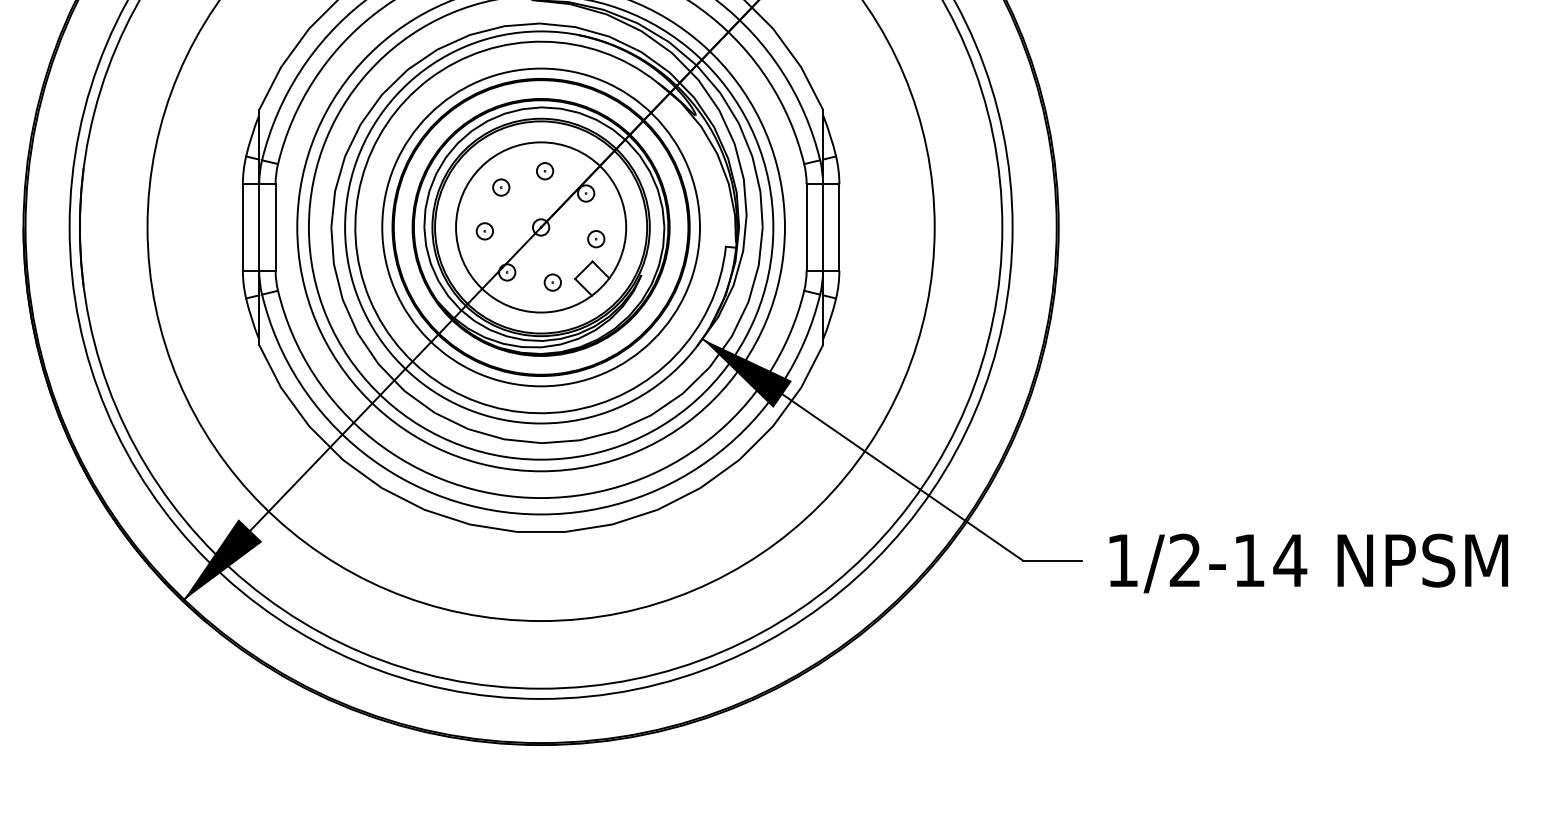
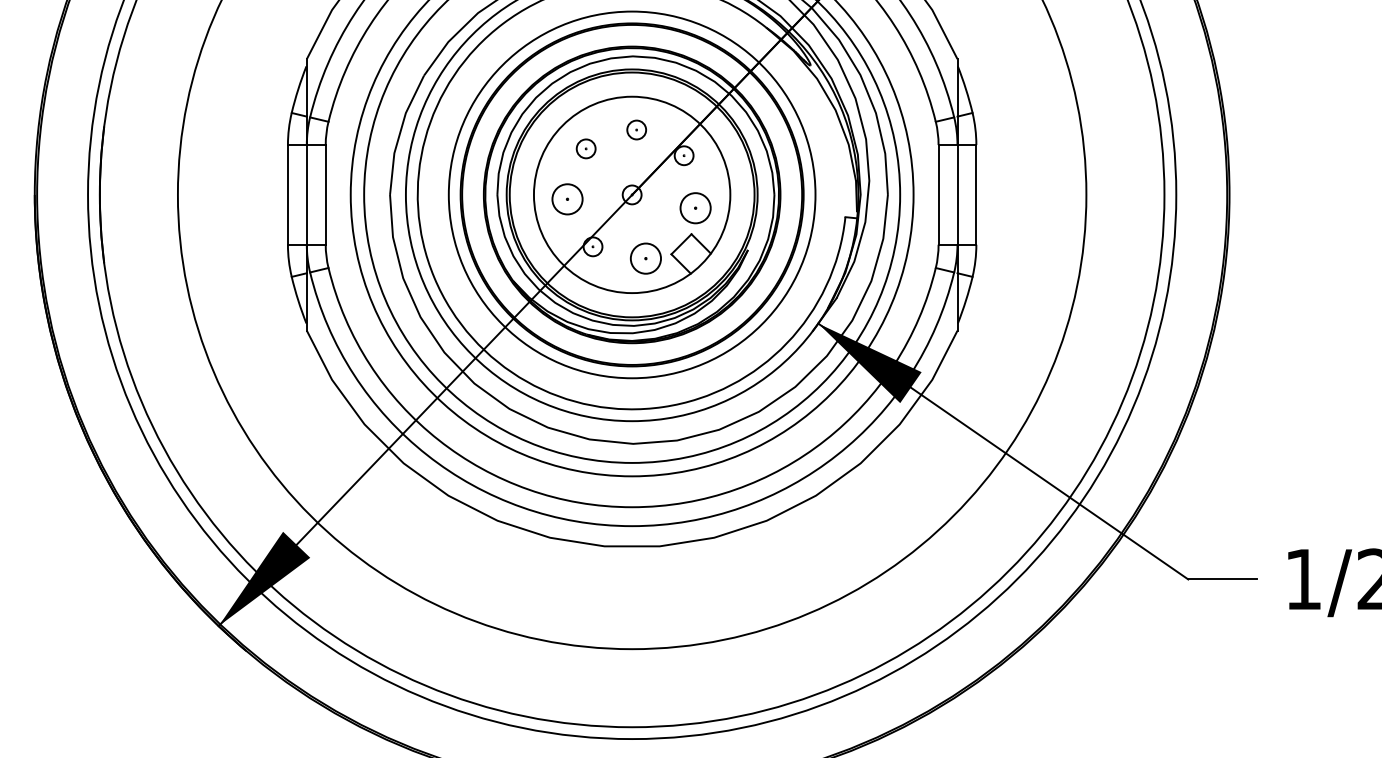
part: (484, 231) -> (566, 199), size x1.6
part: (596, 239) -> (696, 208), size x1.6
part: (552, 282) -> (645, 258), size x1.6

